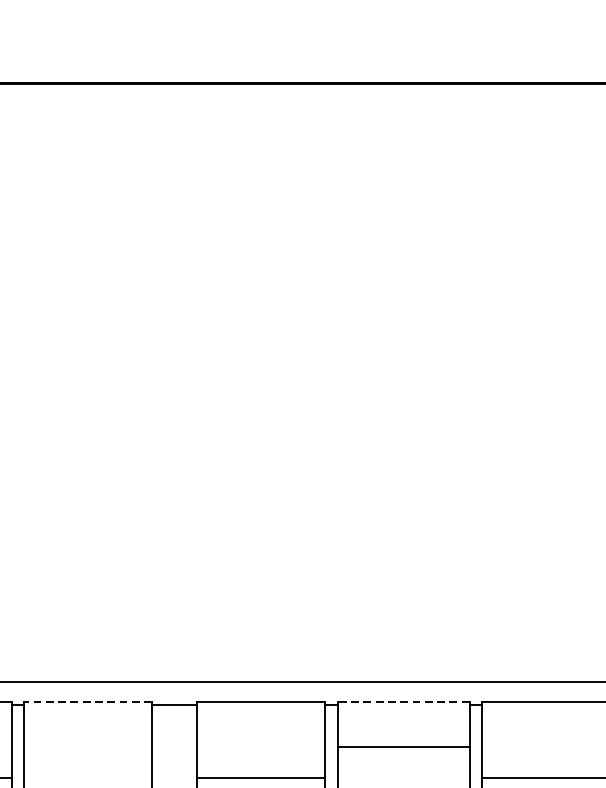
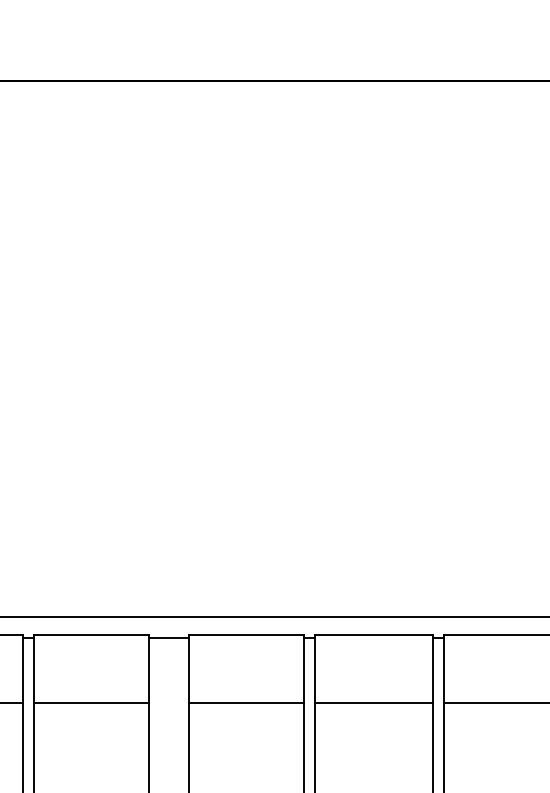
line: (86, 701) -> (90, 634), dashed -> solid
line: (402, 701) -> (373, 634), dashed -> solid
line: (402, 747) -> (373, 703), moved
line: (87, 778) -> (91, 703), added

